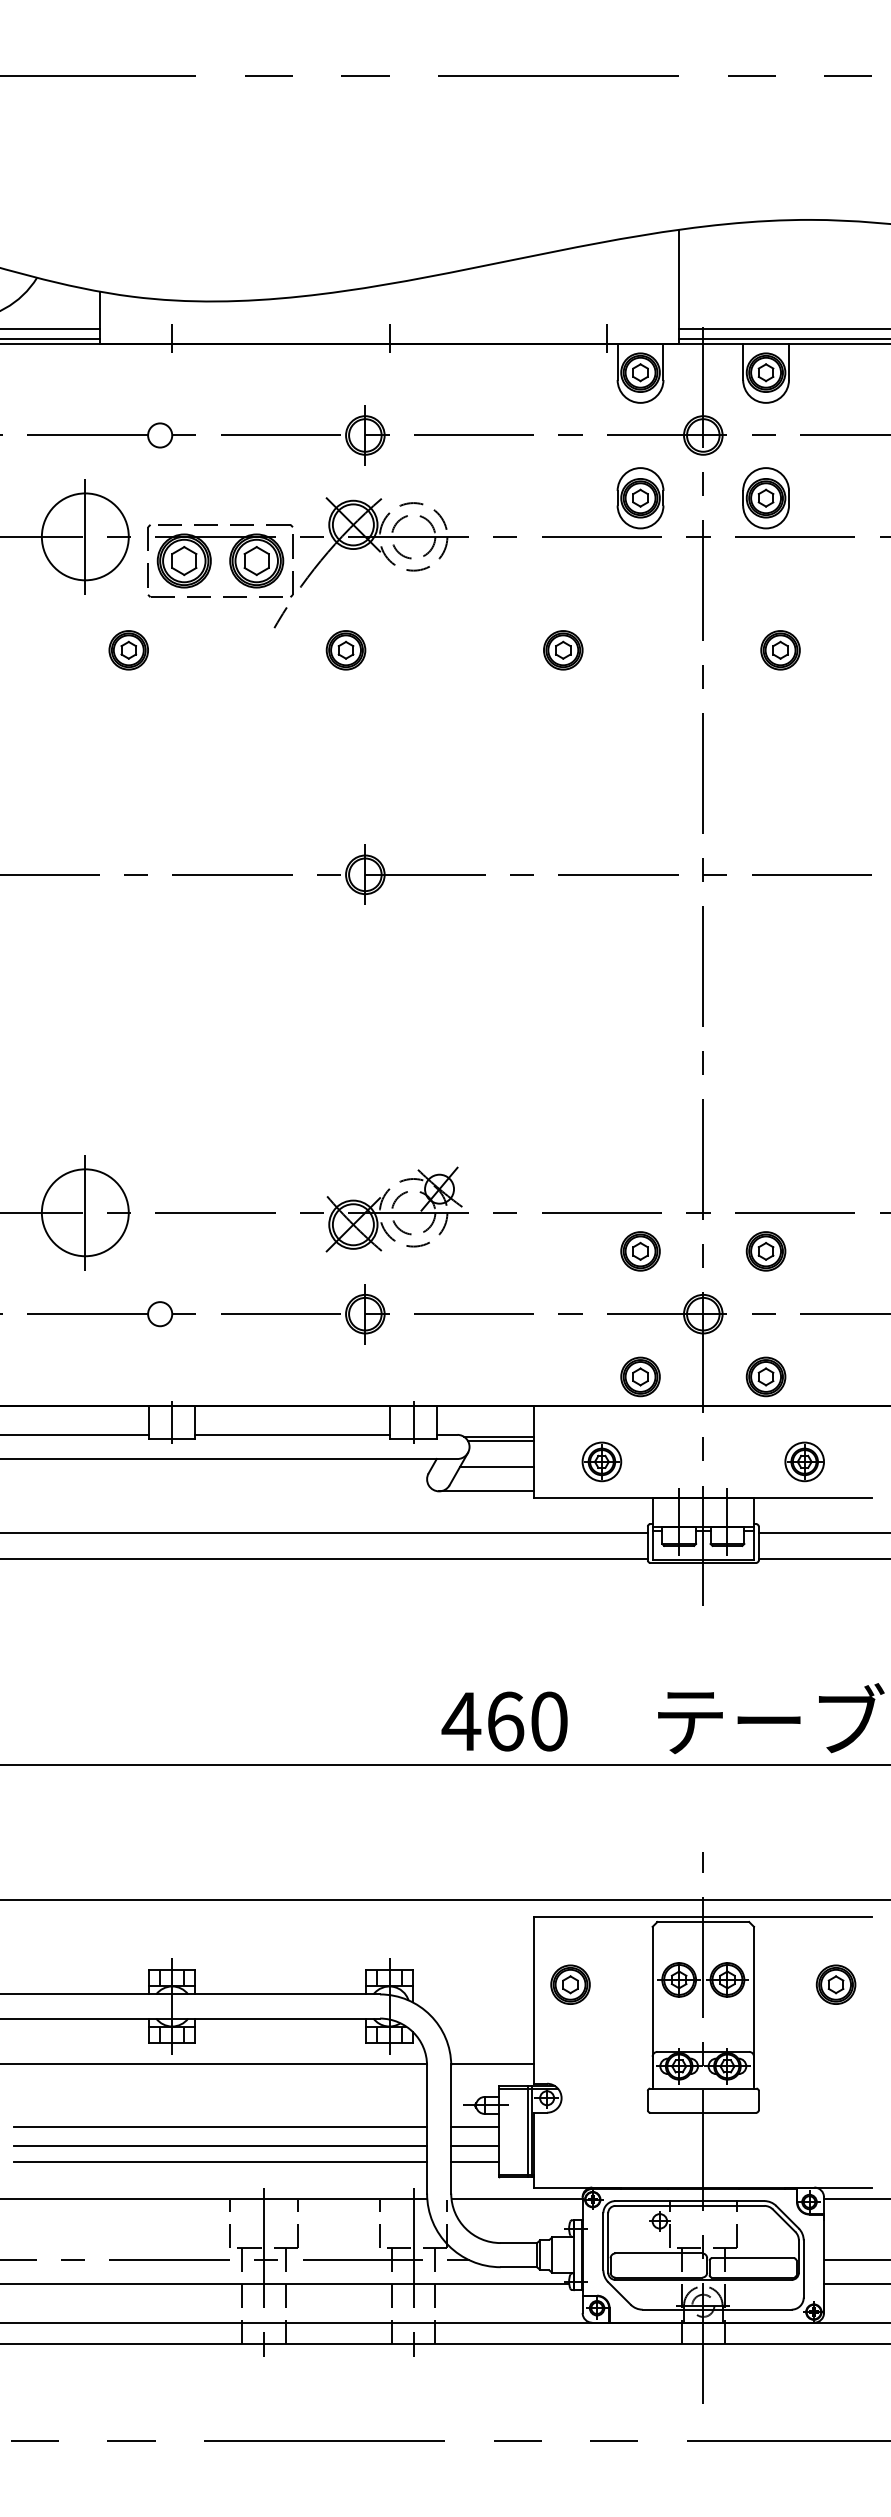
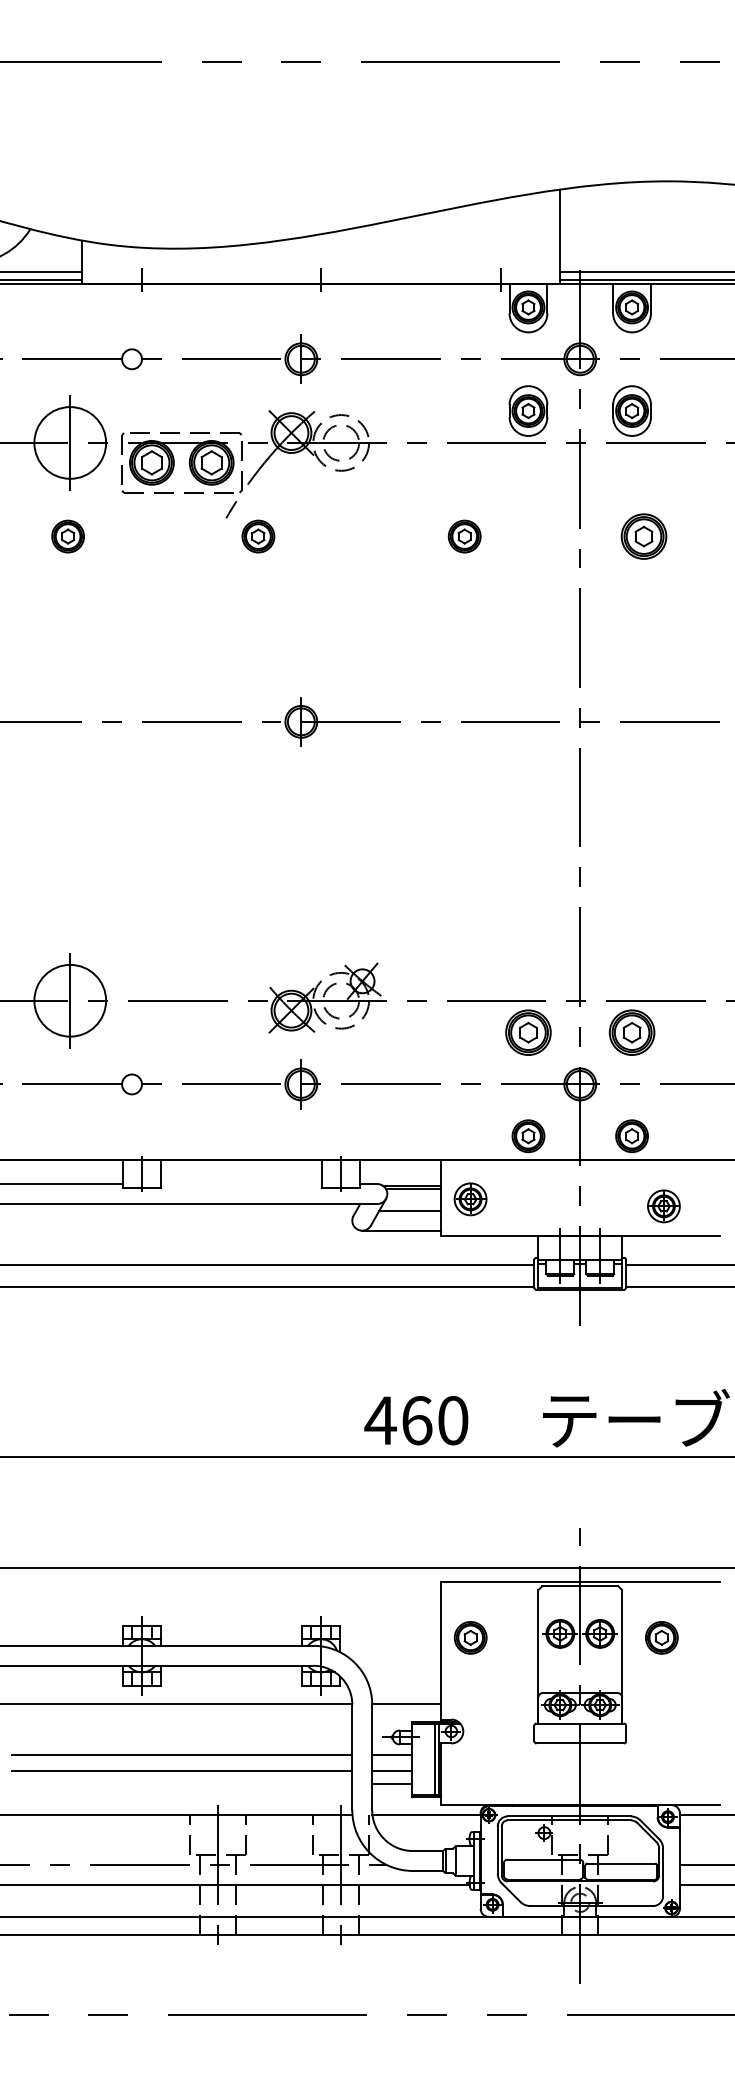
part: (128, 650) -> (67, 536), moved
part: (346, 650) -> (258, 536), moved
part: (779, 650) -> (643, 536), size x1.4
part: (640, 1251) -> (528, 1032), size x1.4
part: (765, 1251) -> (631, 1032), size x1.4
line: (292, 1435) -> (241, 1184), removed
part: (601, 1462) -> (470, 1199), moved
part: (835, 1984) -> (661, 1637), moved
line: (220, 2161) -> (181, 1783), removed

